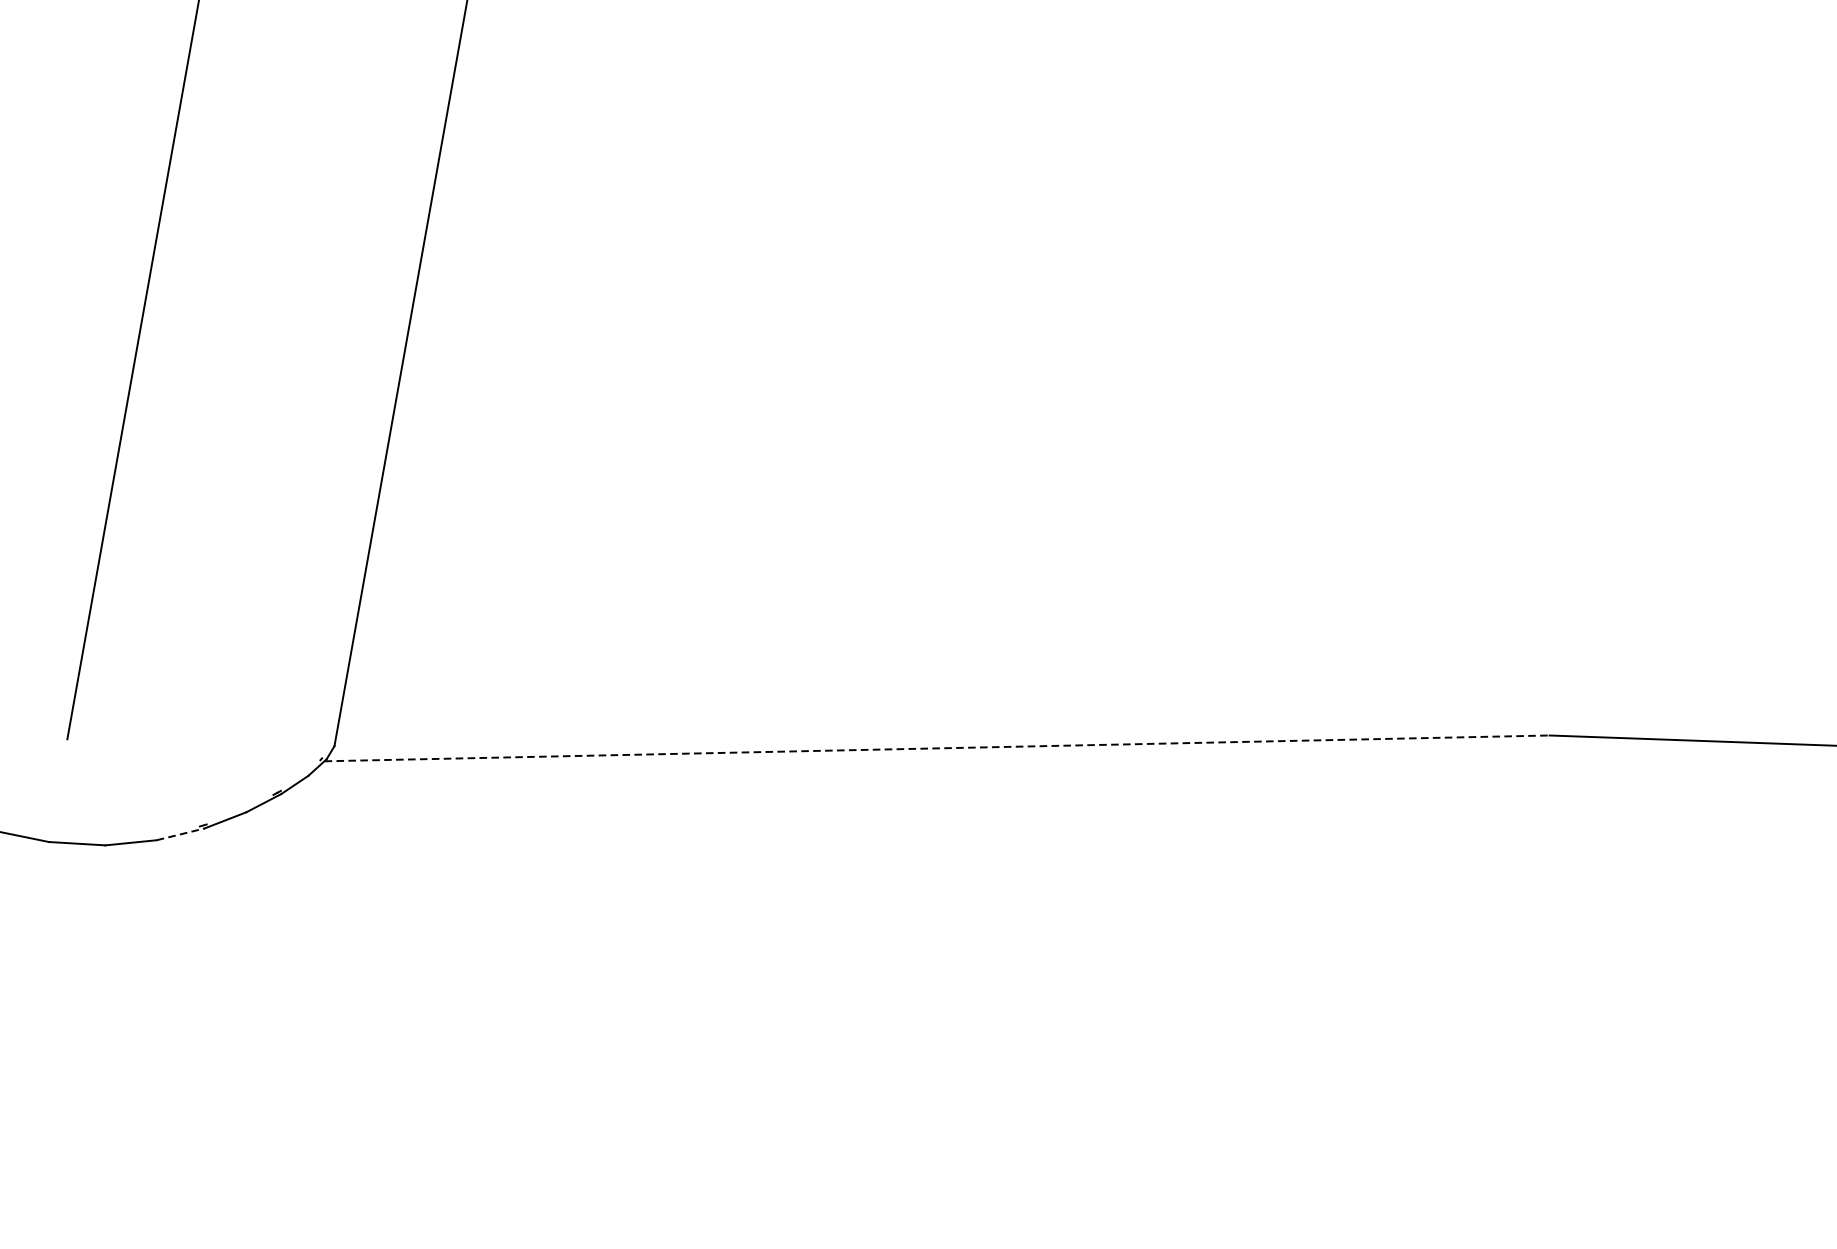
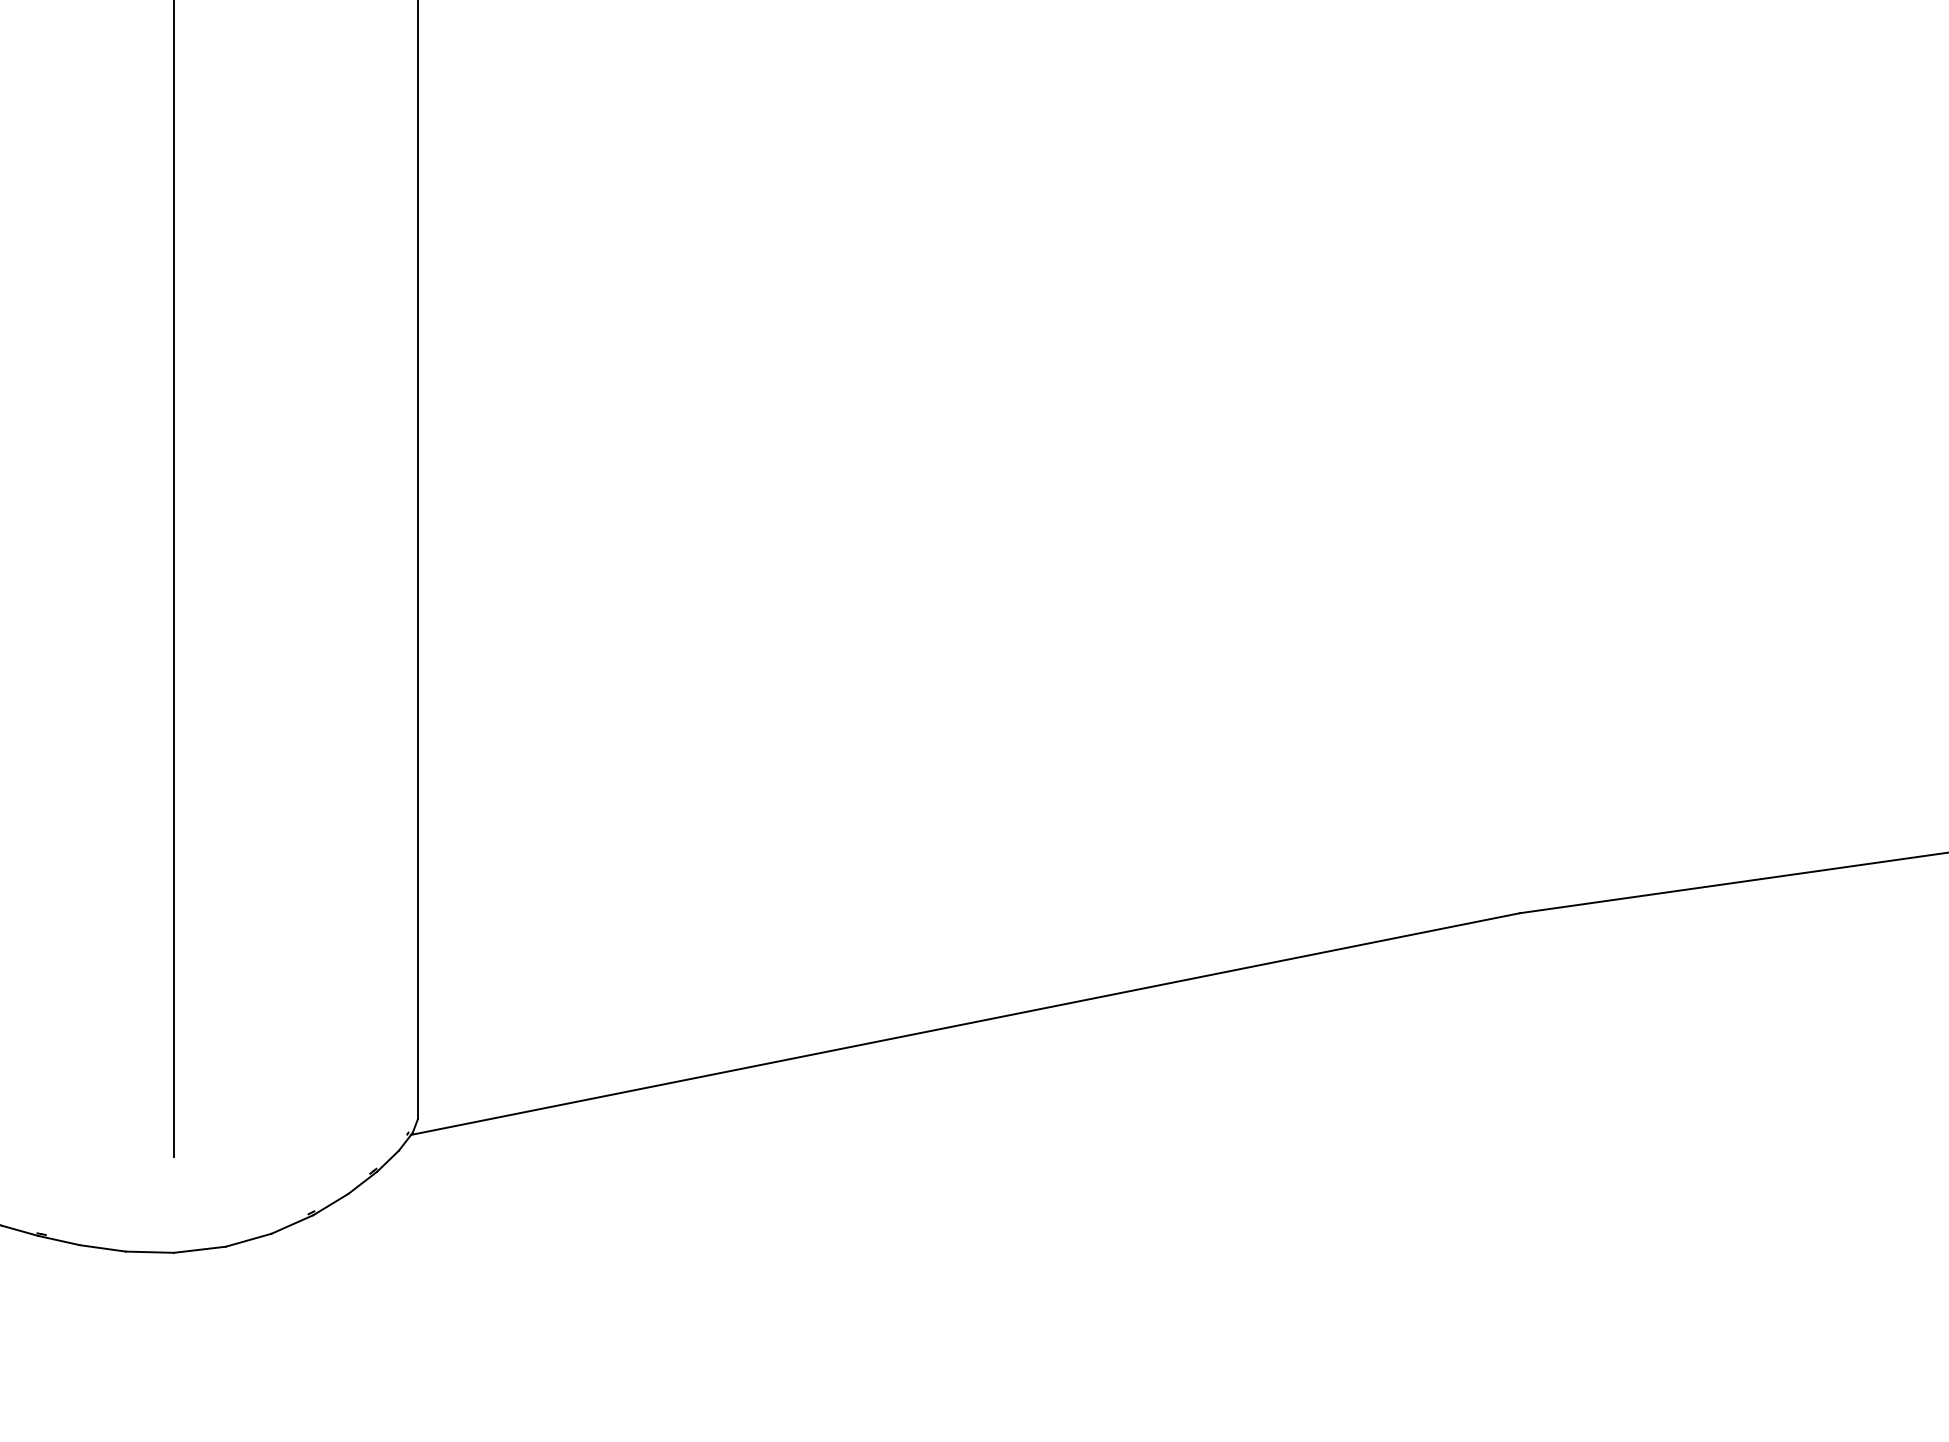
line: (938, 747) -> (966, 1023), dashed -> solid
line: (180, 834) -> (292, 1224), dashed -> solid

